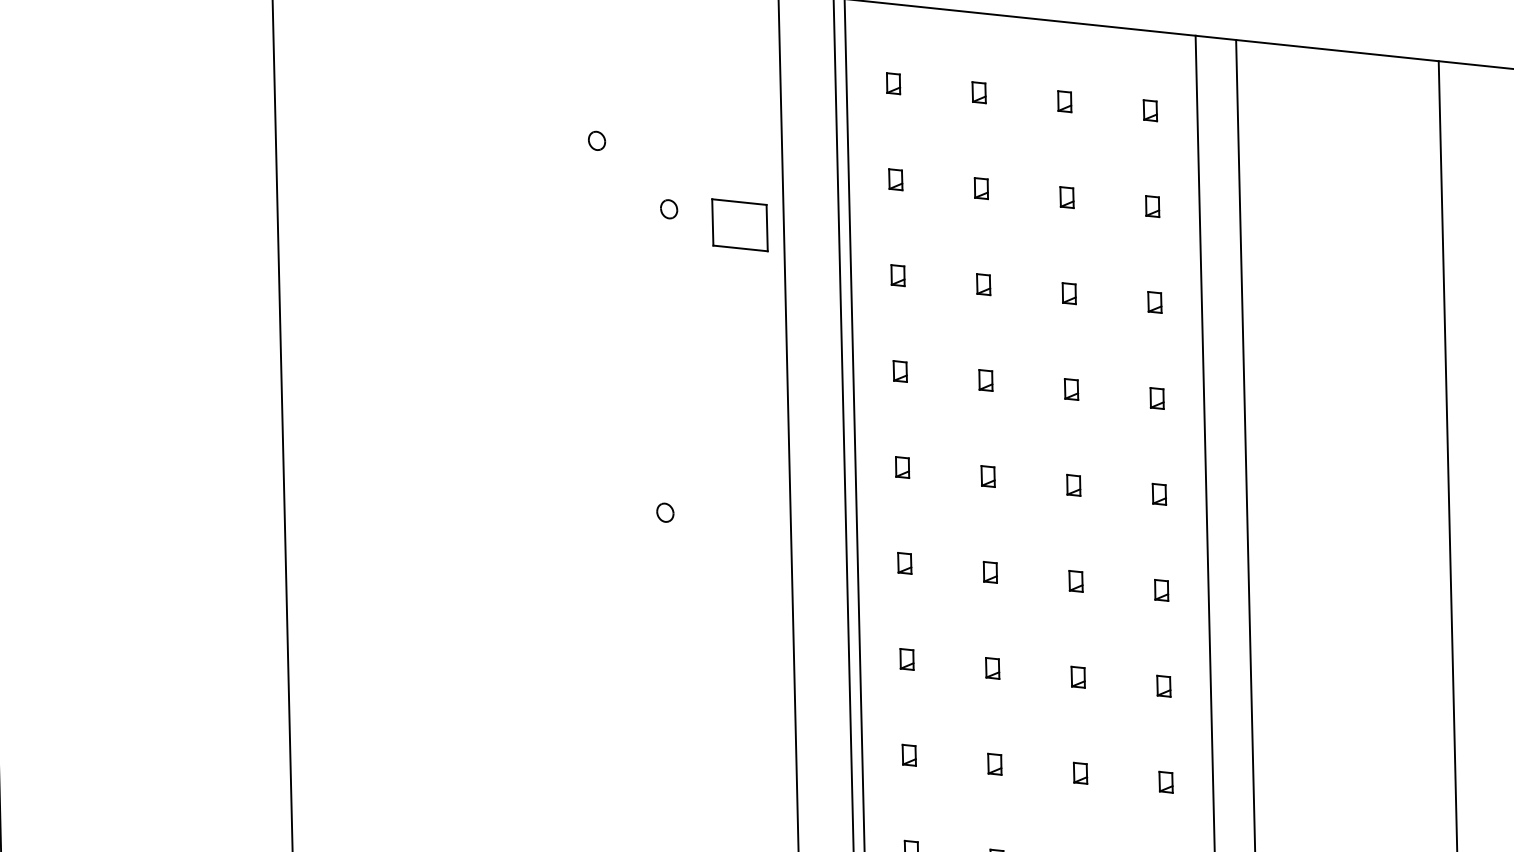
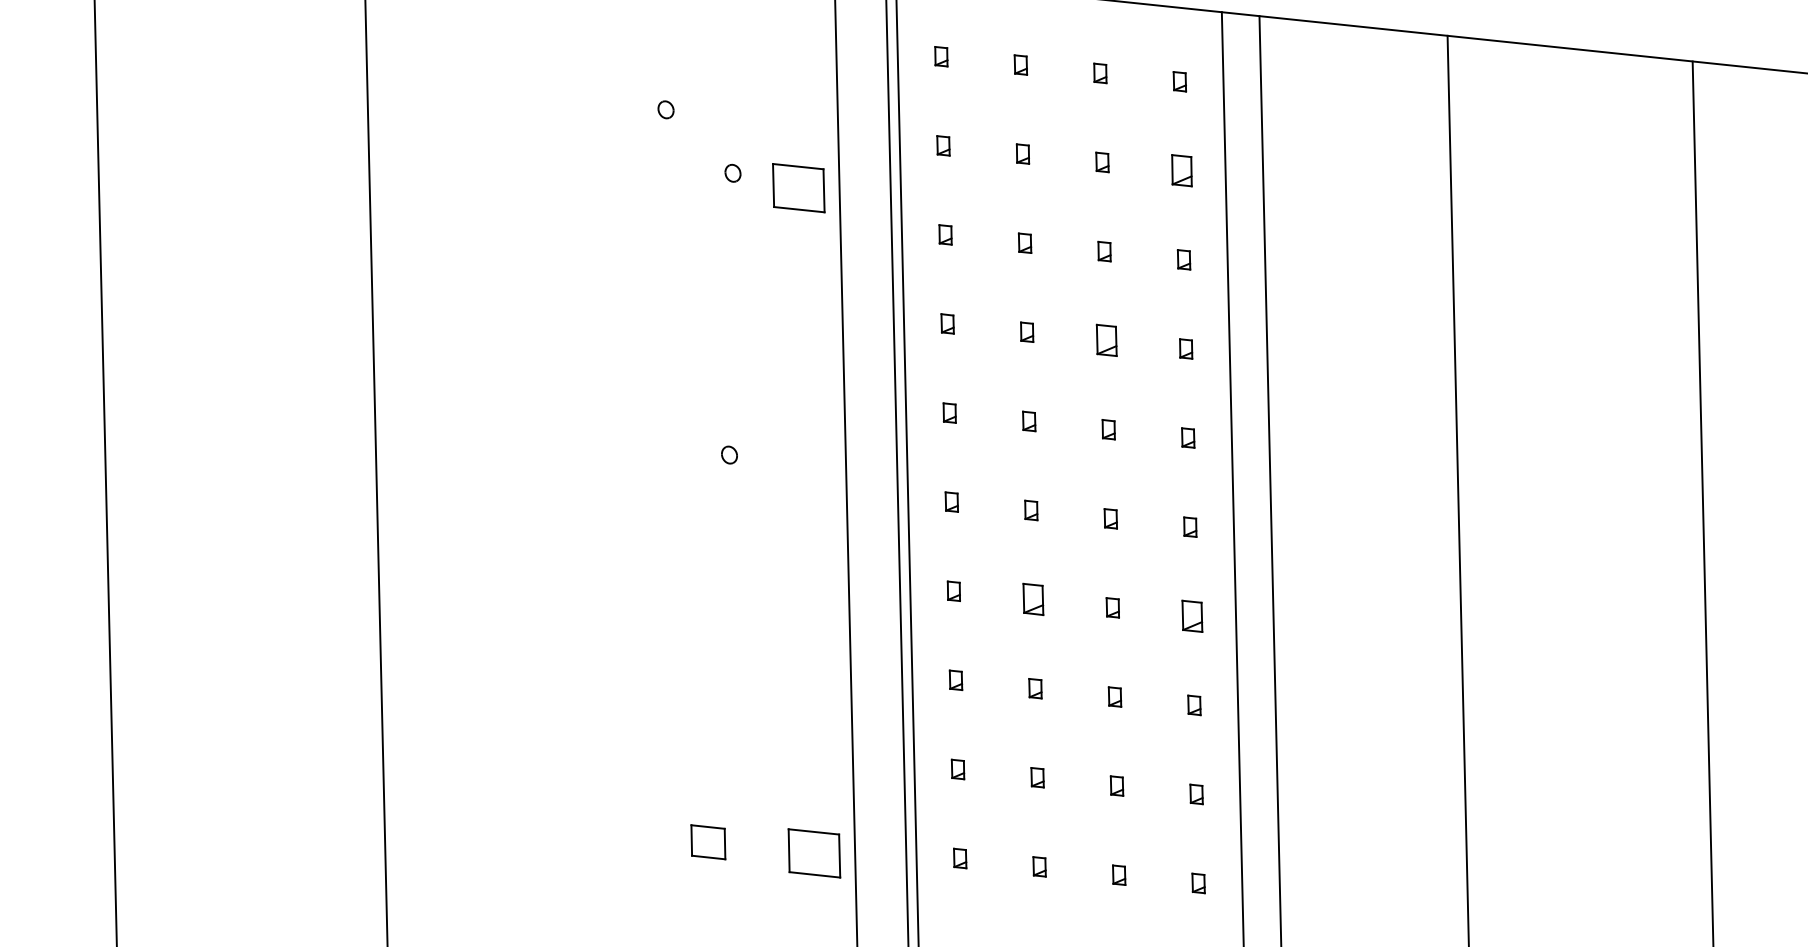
part: (1152, 206) -> (1181, 170), size x1.6
part: (1071, 389) -> (1106, 340), size x1.6
part: (992, 668) -> (1033, 599), size x1.6
part: (1163, 685) -> (1192, 615), size x1.6

